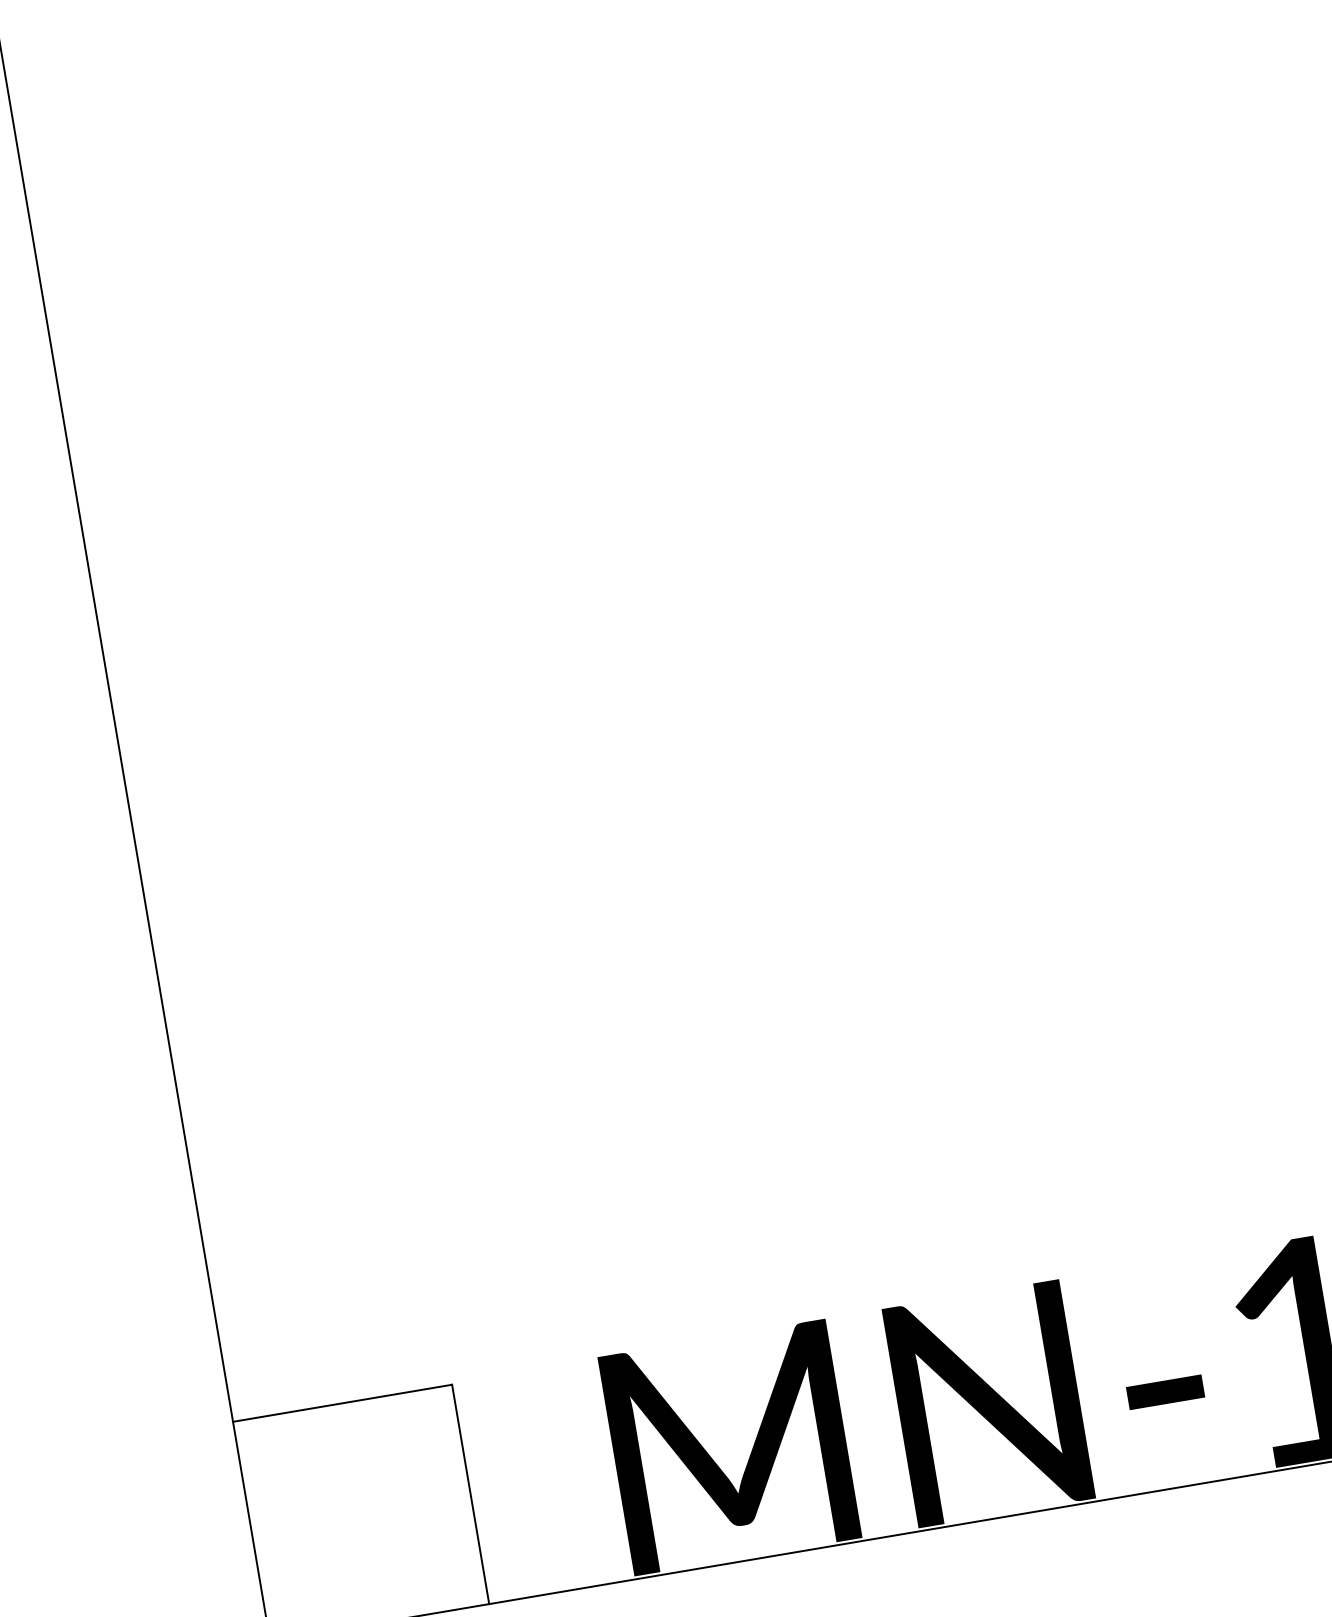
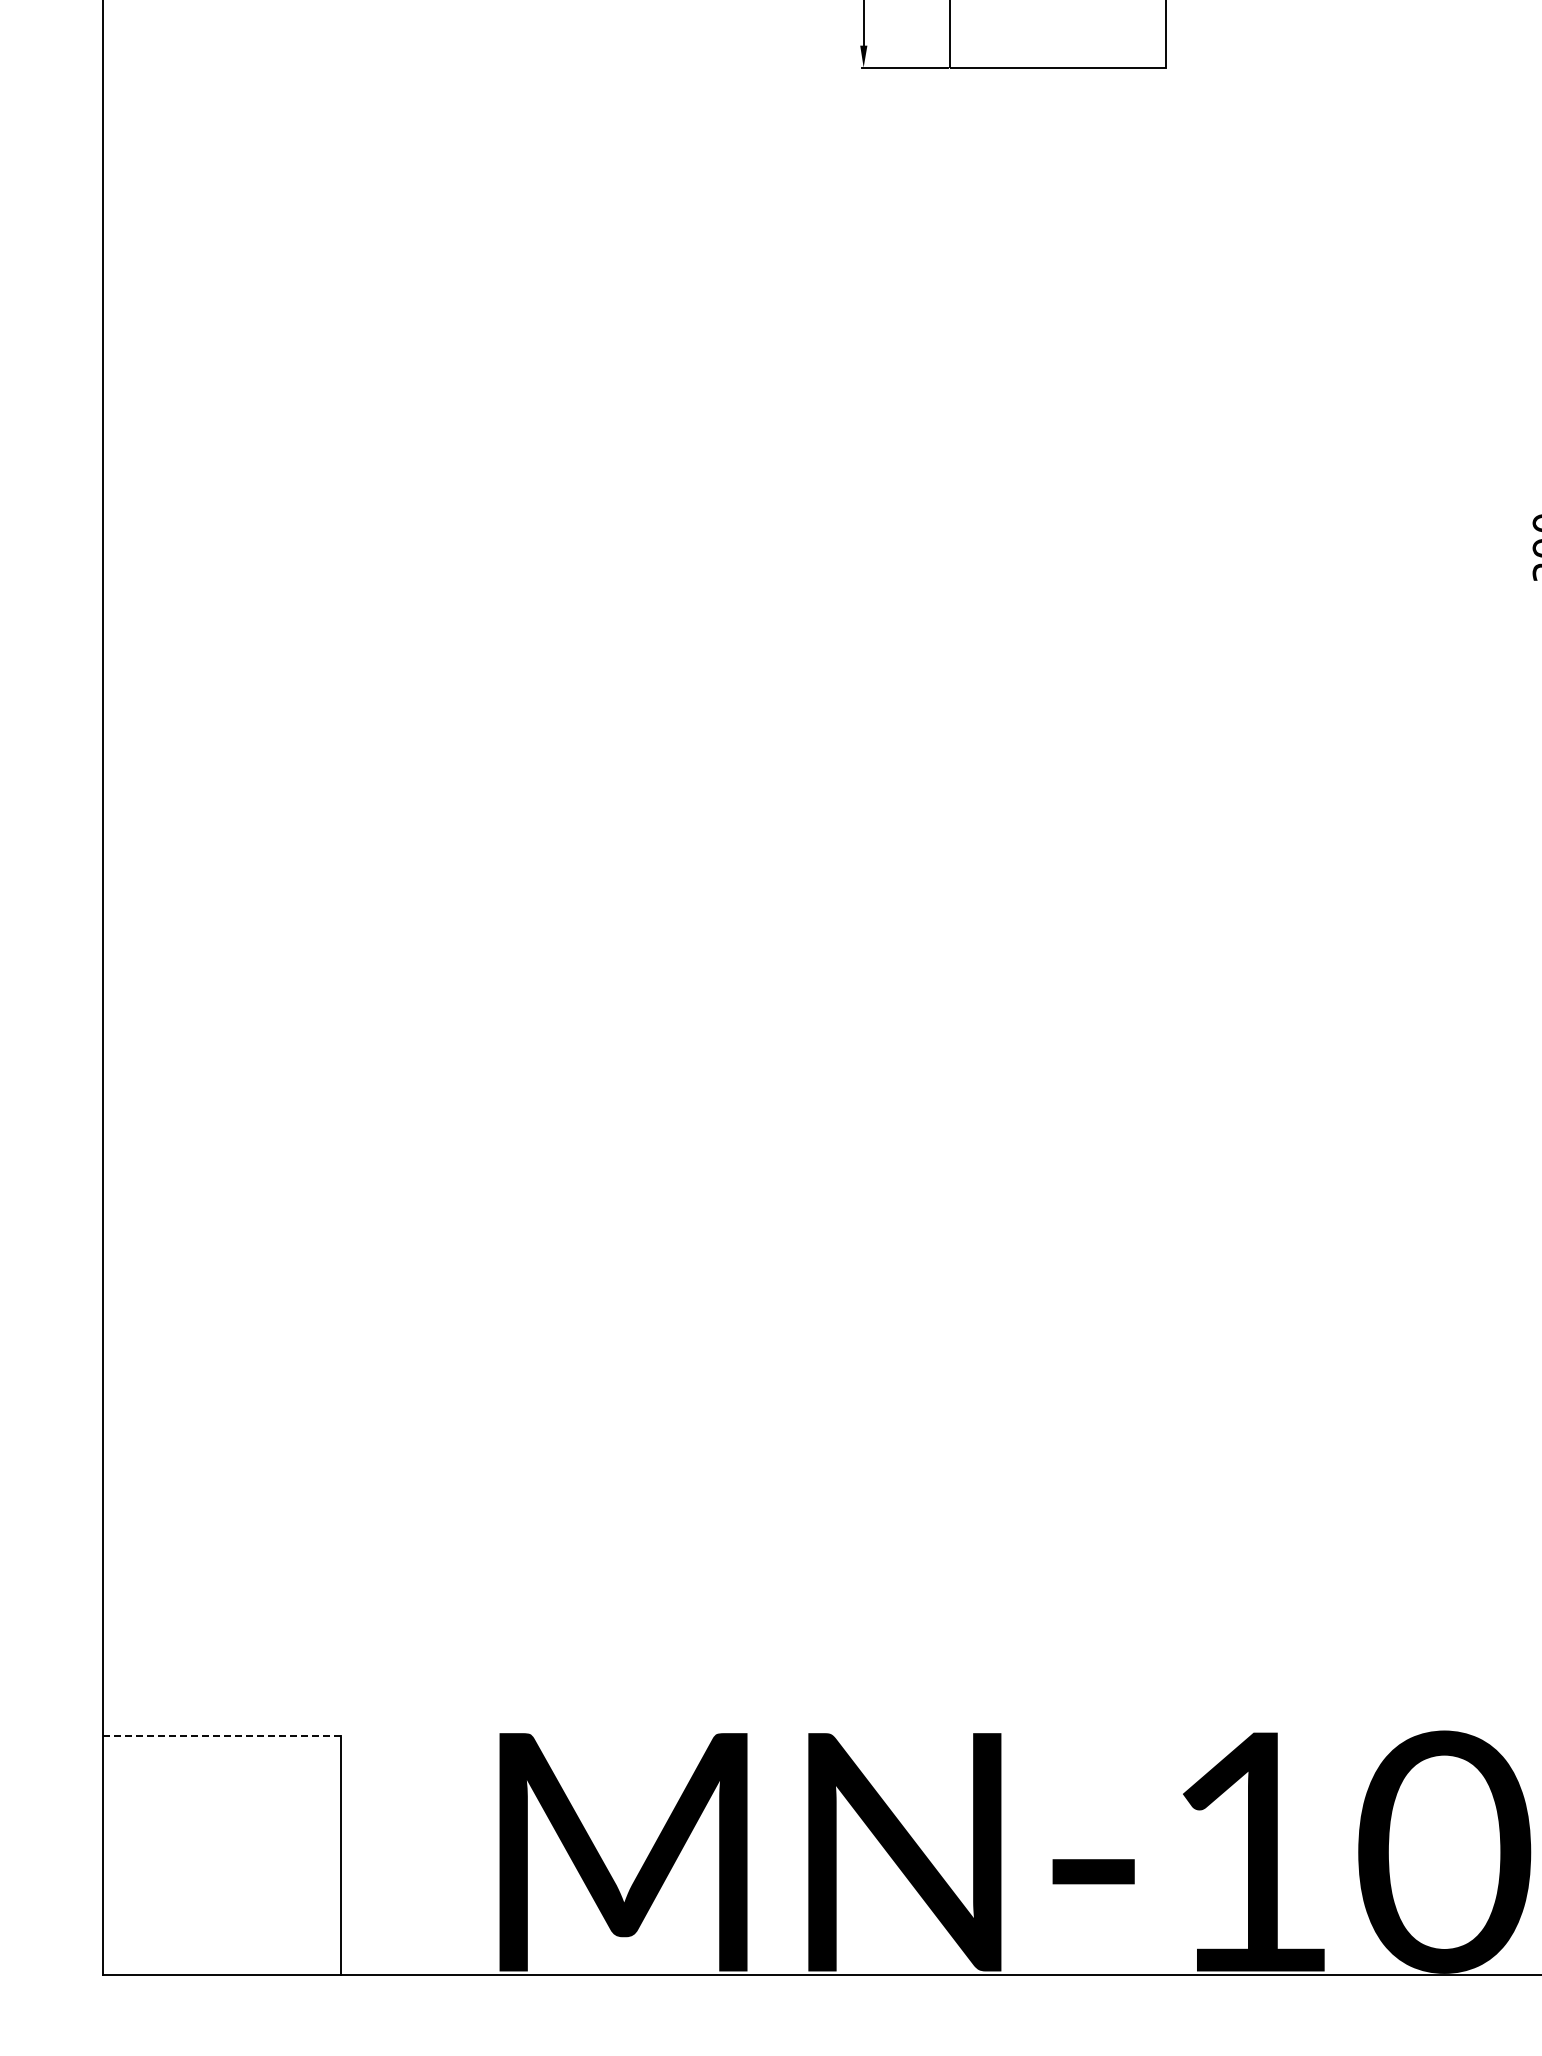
line: (342, 1403) -> (222, 1736), solid -> dashed

